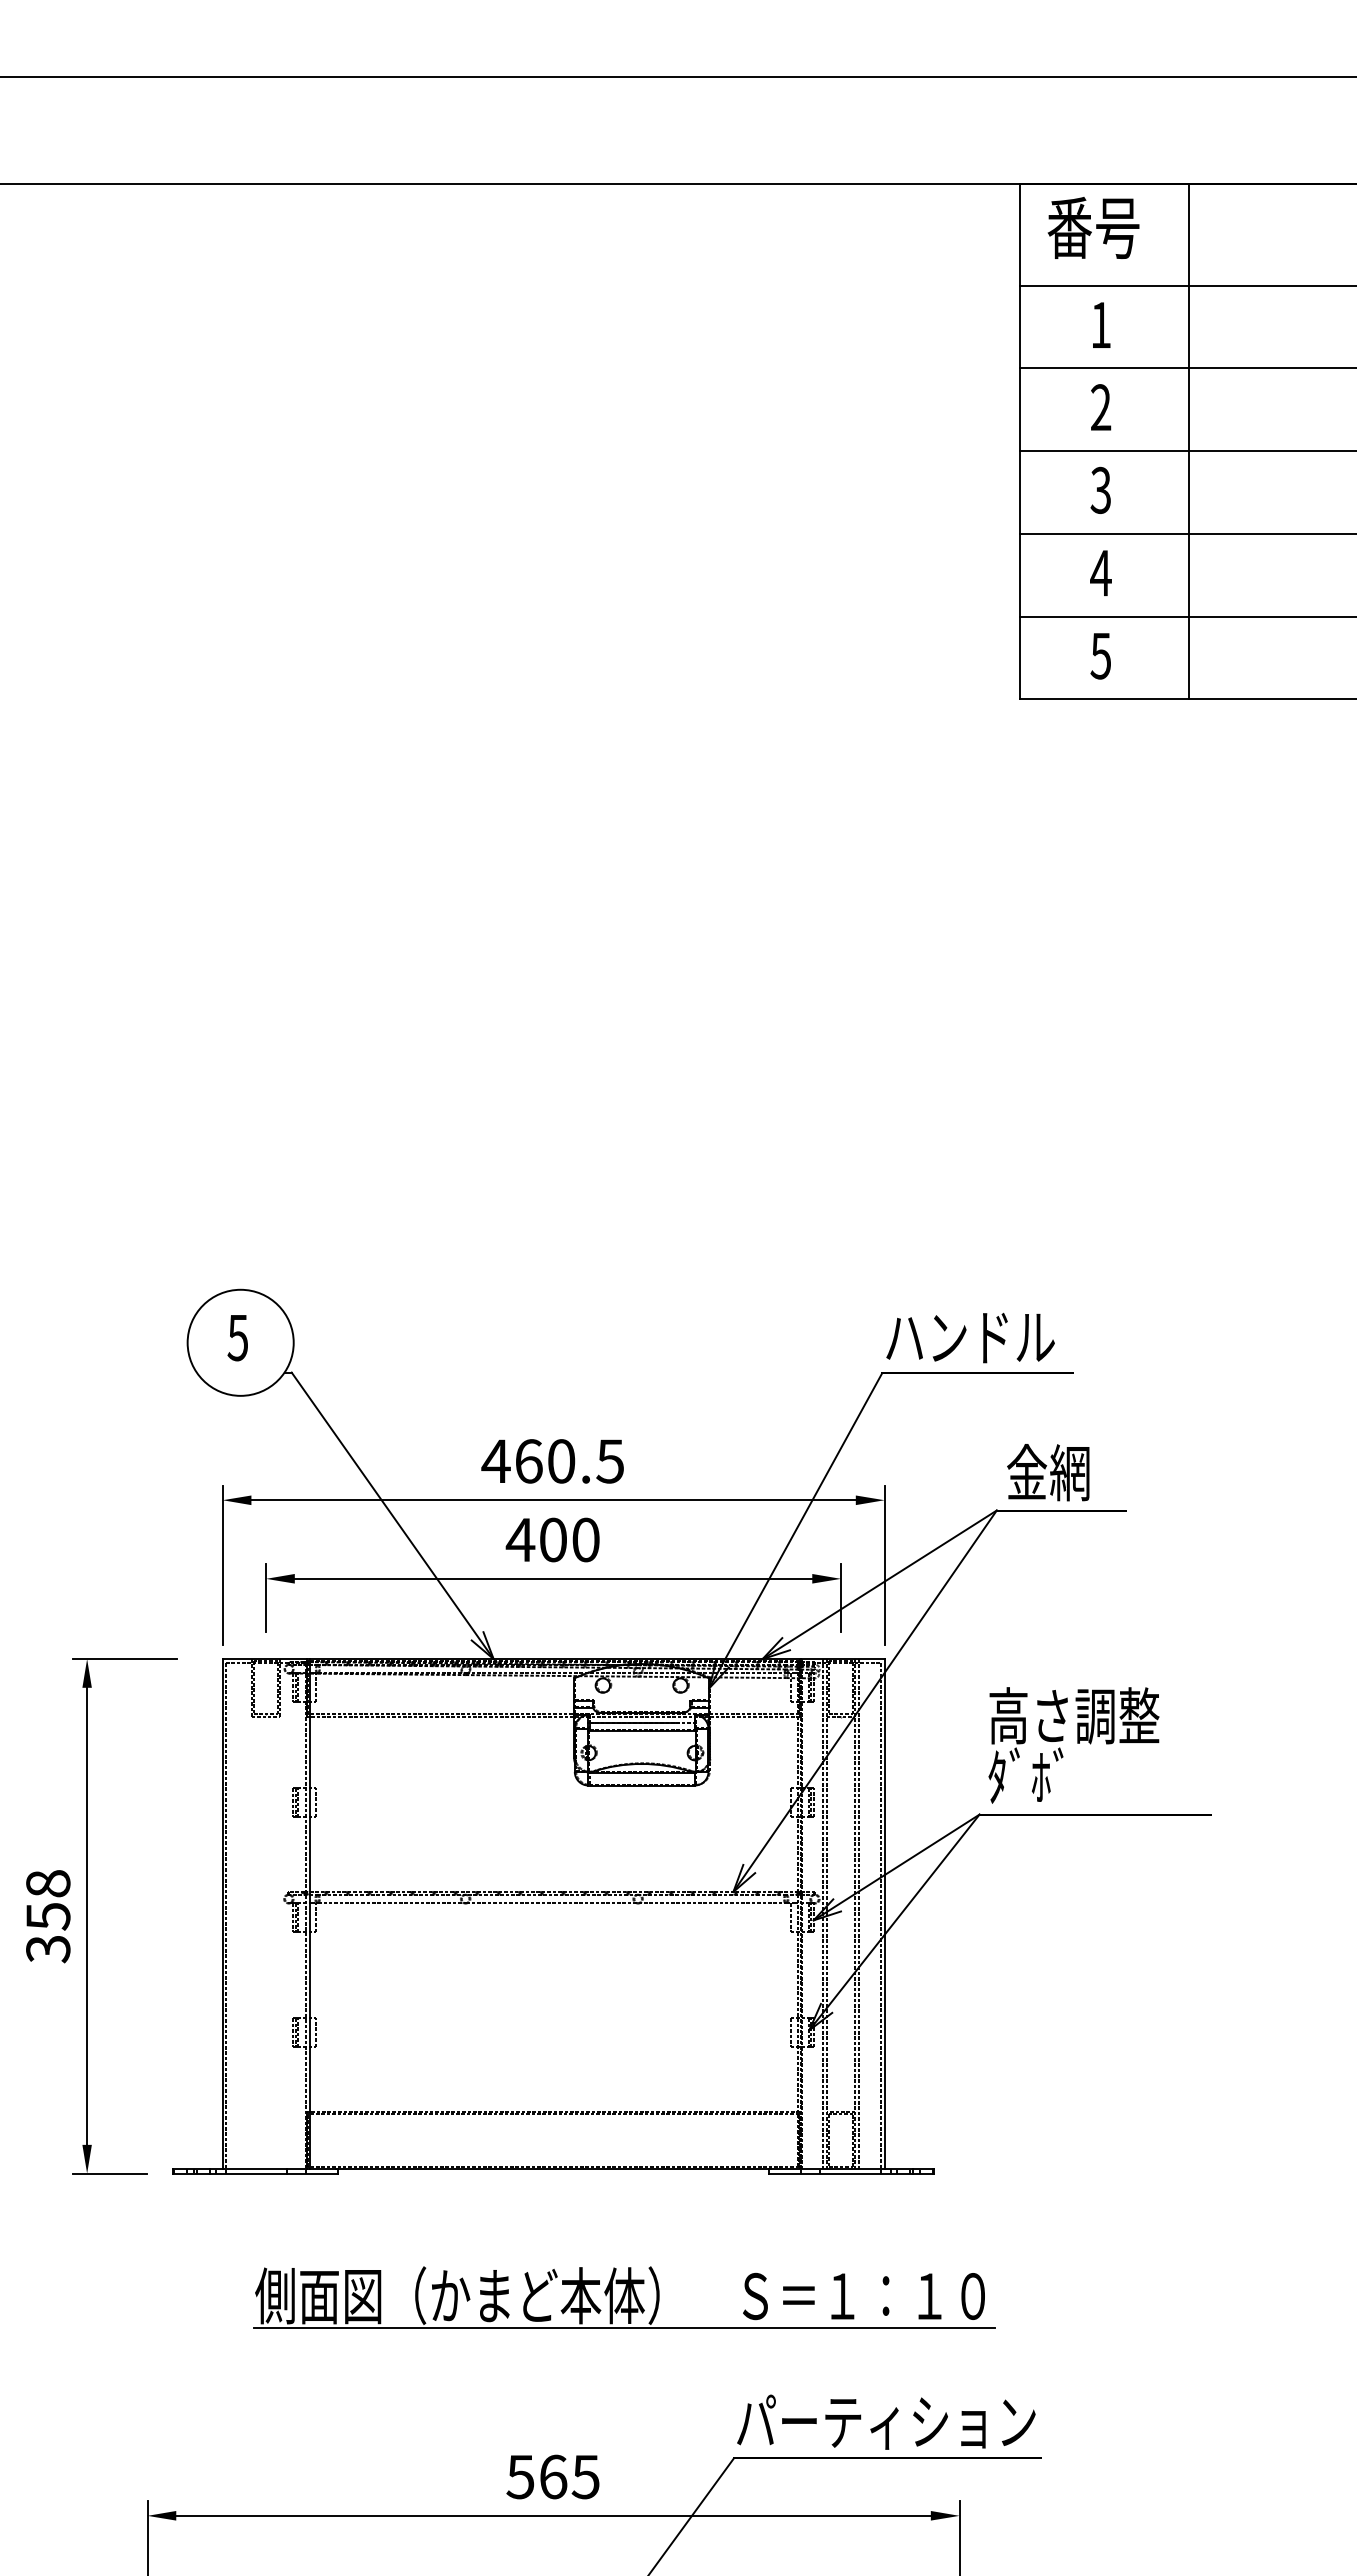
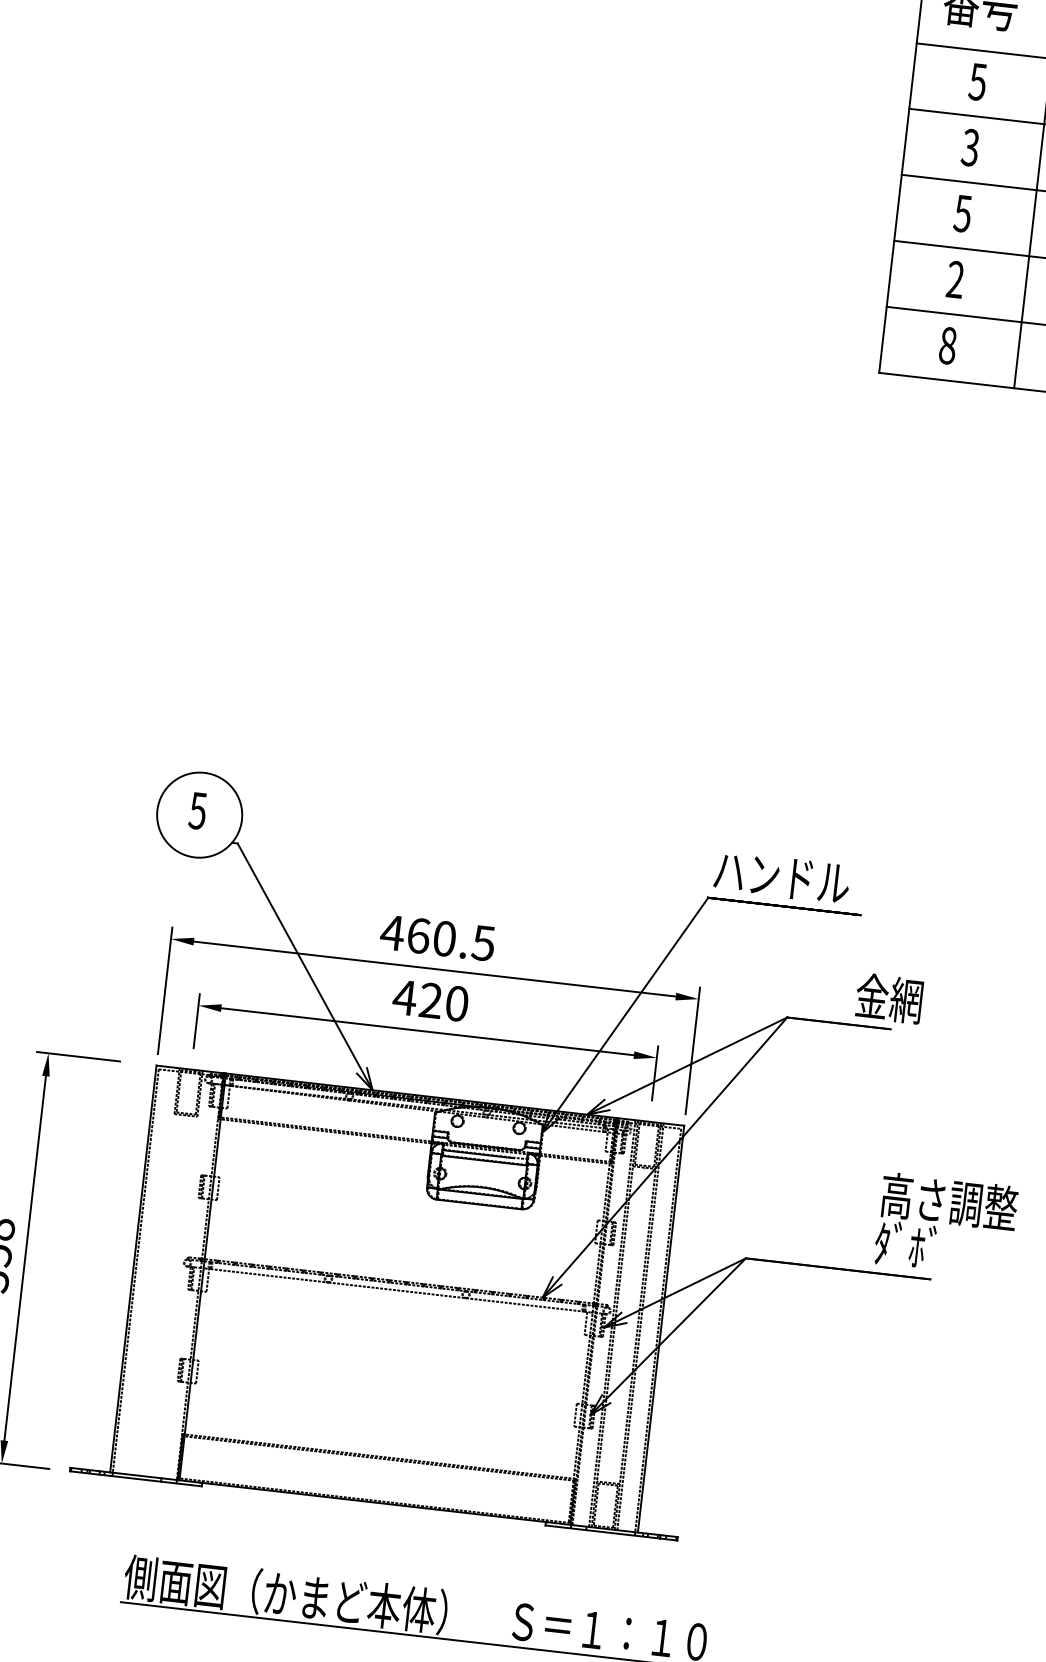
text: (1100, 325) -> (977, 82), 1 -> 5
text: (1100, 407) -> (970, 147), 2 -> 3
text: (1100, 489) -> (962, 212), 3 -> 5
text: (1100, 572) -> (955, 279), 4 -> 2
text: (1100, 655) -> (947, 345), 5 -> 8
text: (1048, 1472) -> (889, 998), moved
text: (552, 1539) -> (430, 1000), 400 -> 420
text: (1073, 1745) -> (945, 1225), moved

